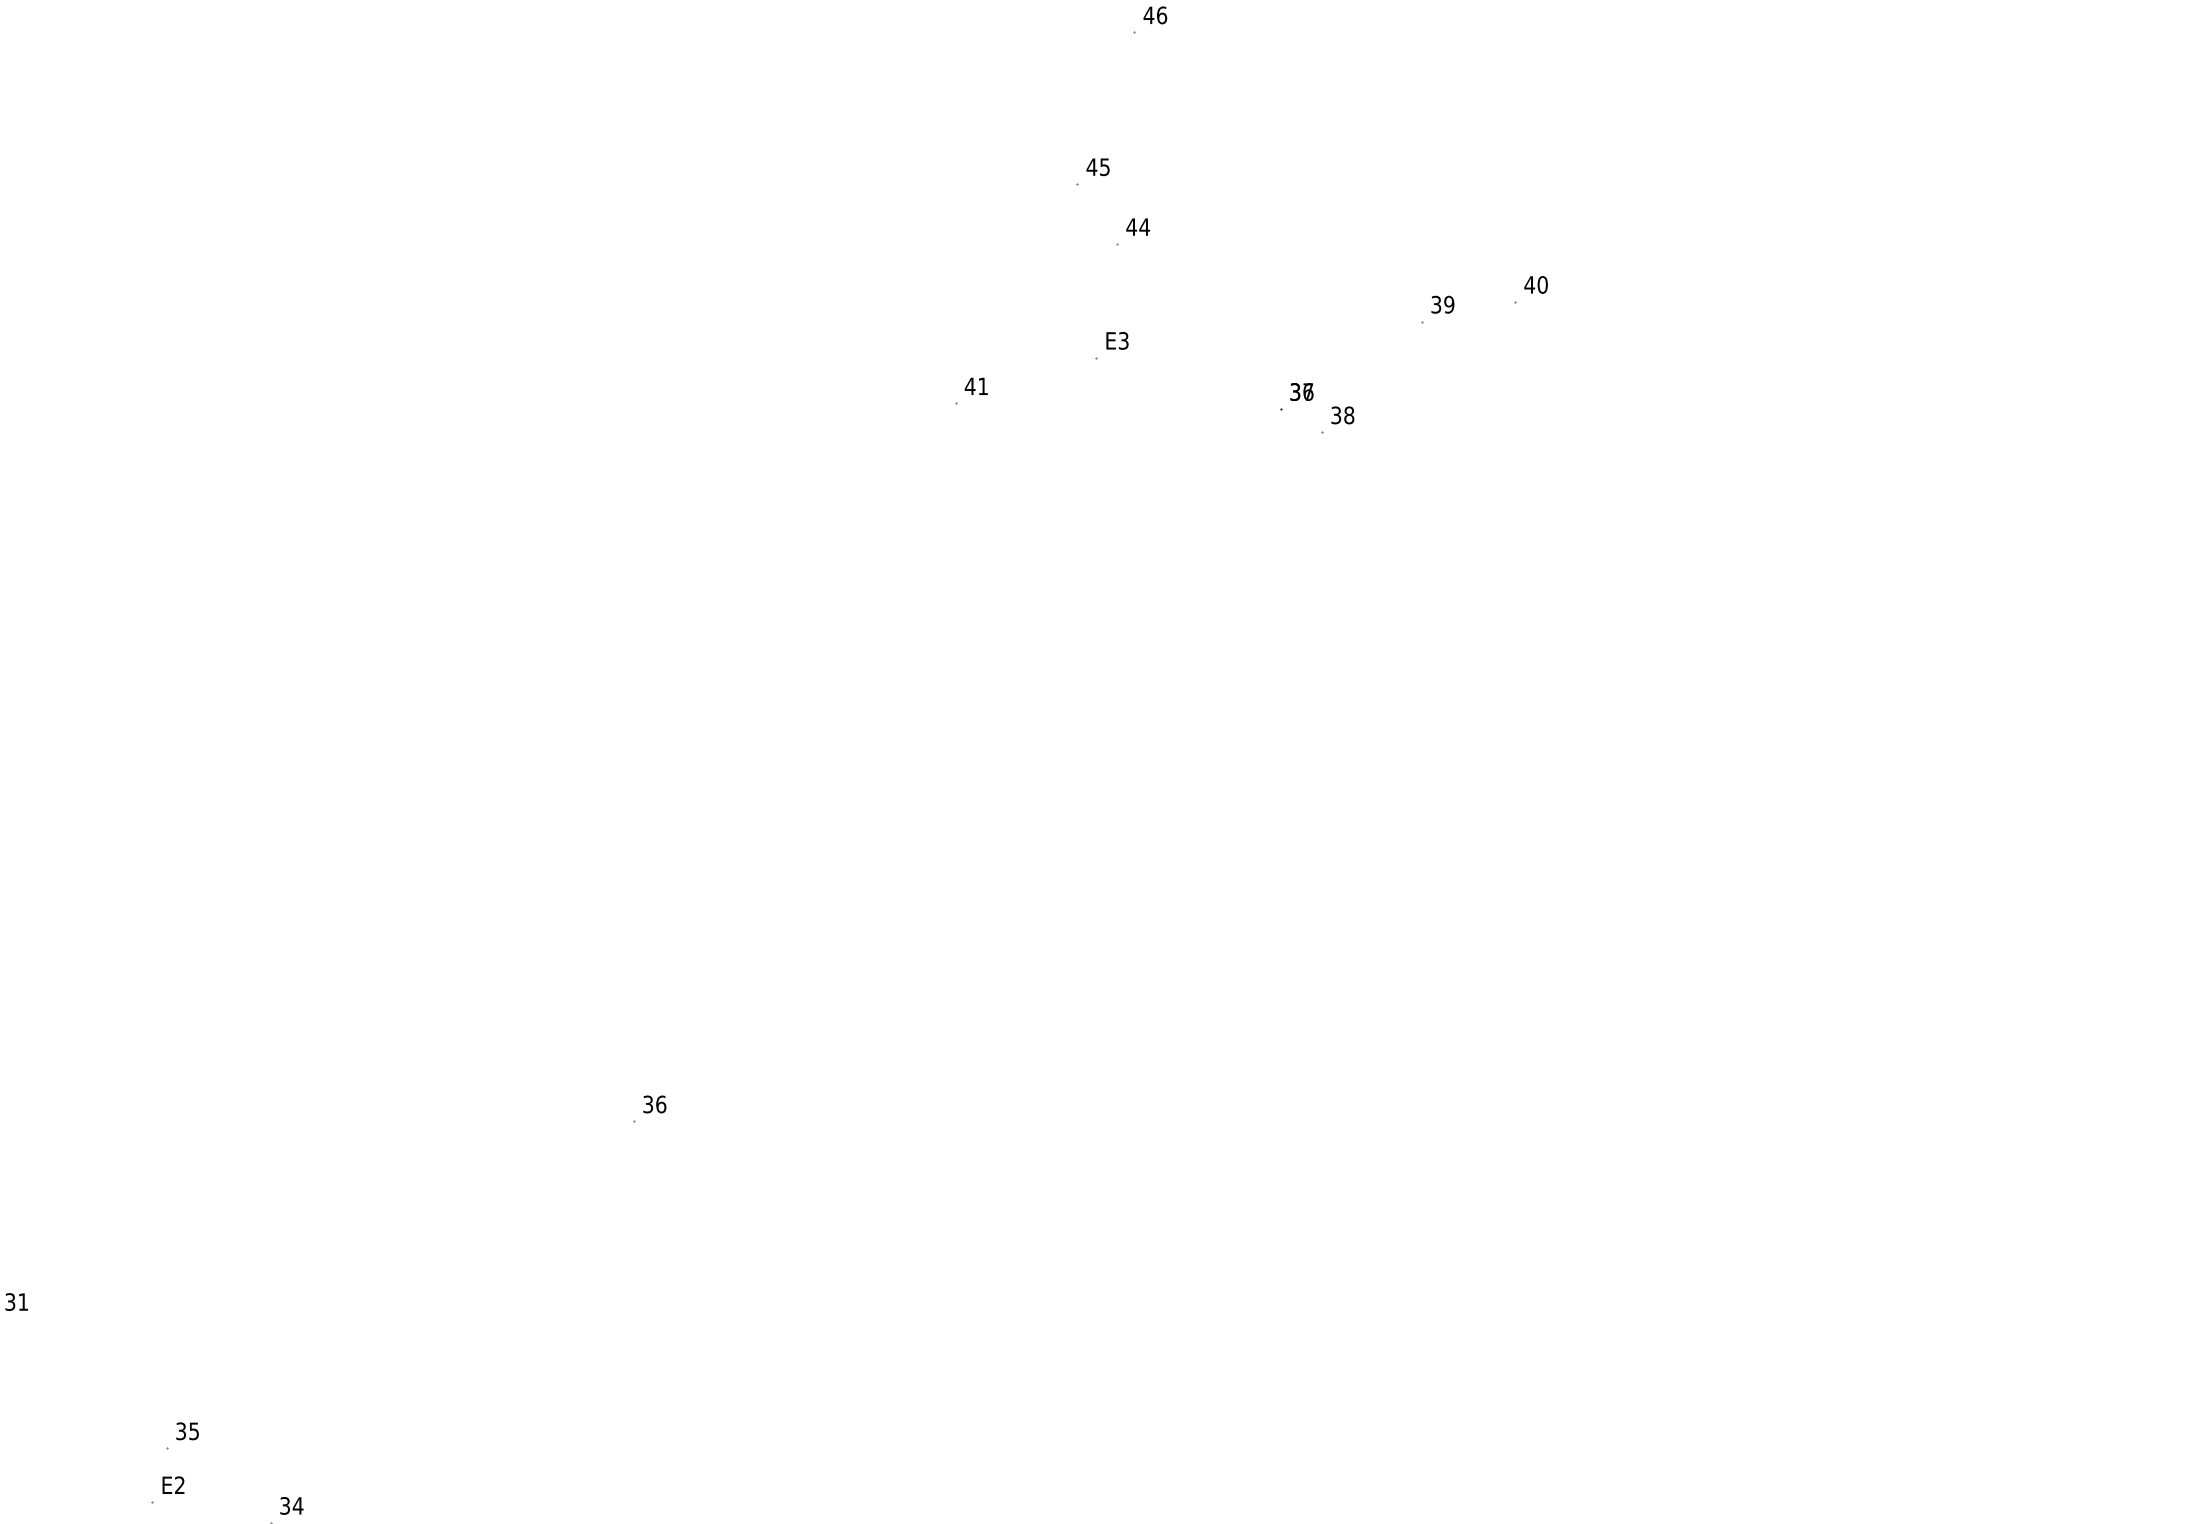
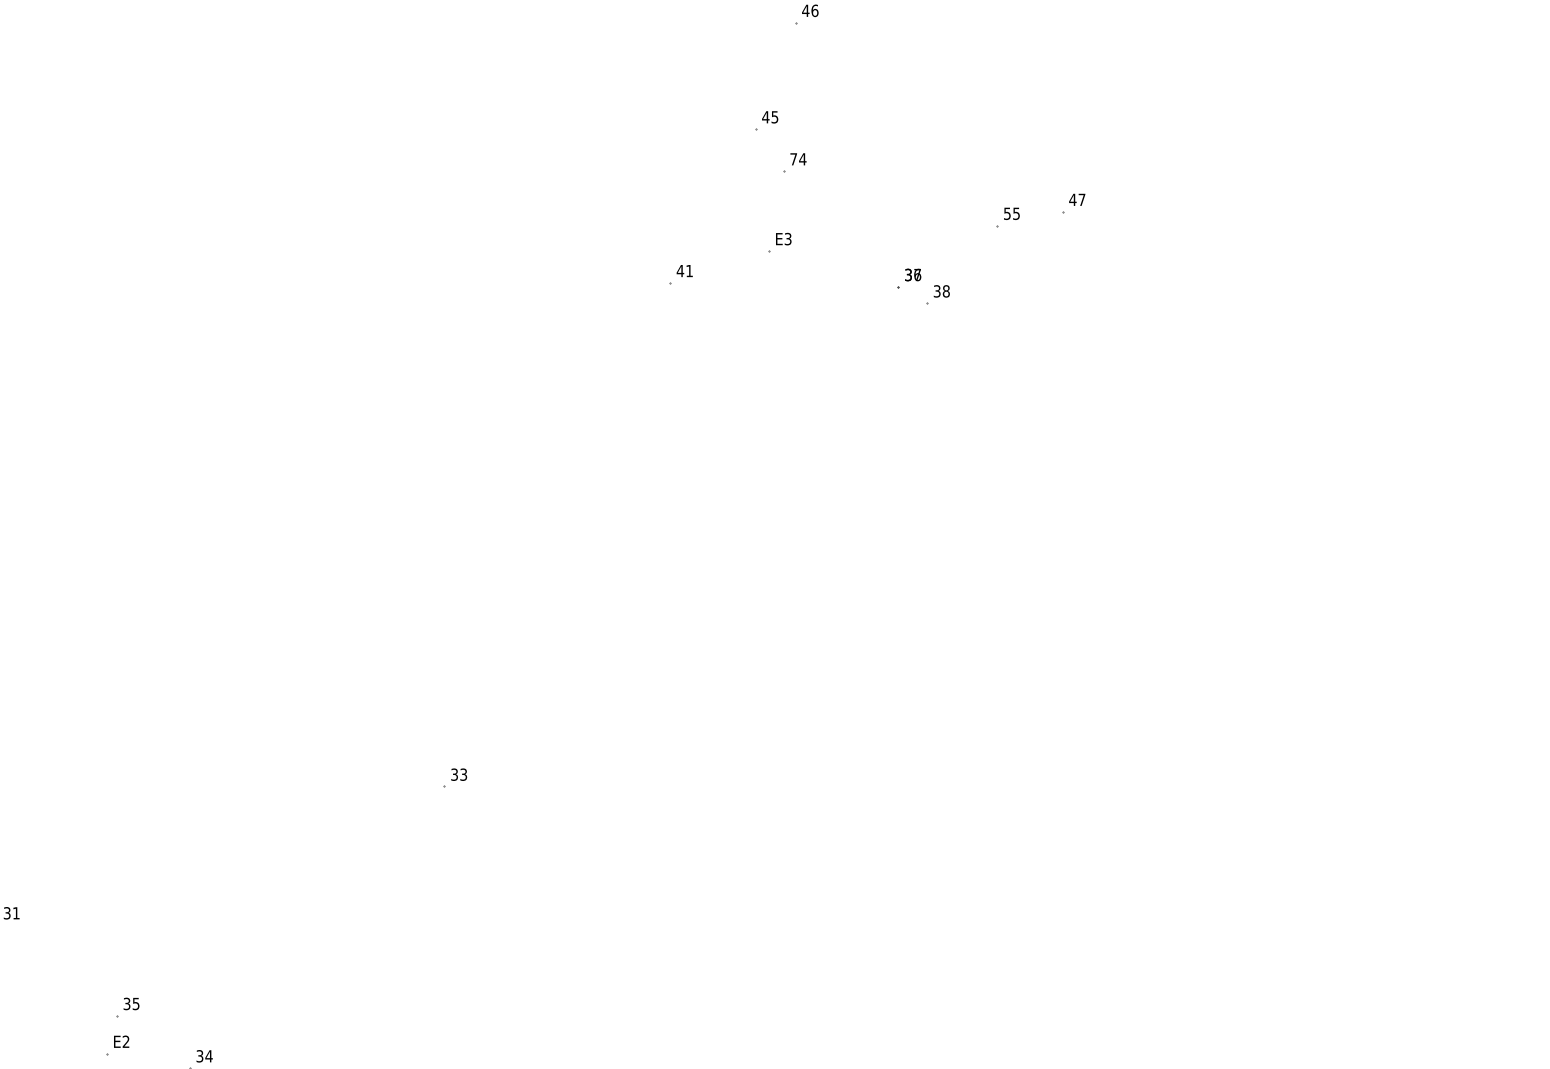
text: (1131, 226) -> (793, 158), 44 -> 74
text: (1542, 284) -> (1081, 199), 40 -> 47
text: (1442, 304) -> (1011, 213), 39 -> 55
text: (661, 1104) -> (463, 774), 36 -> 33

